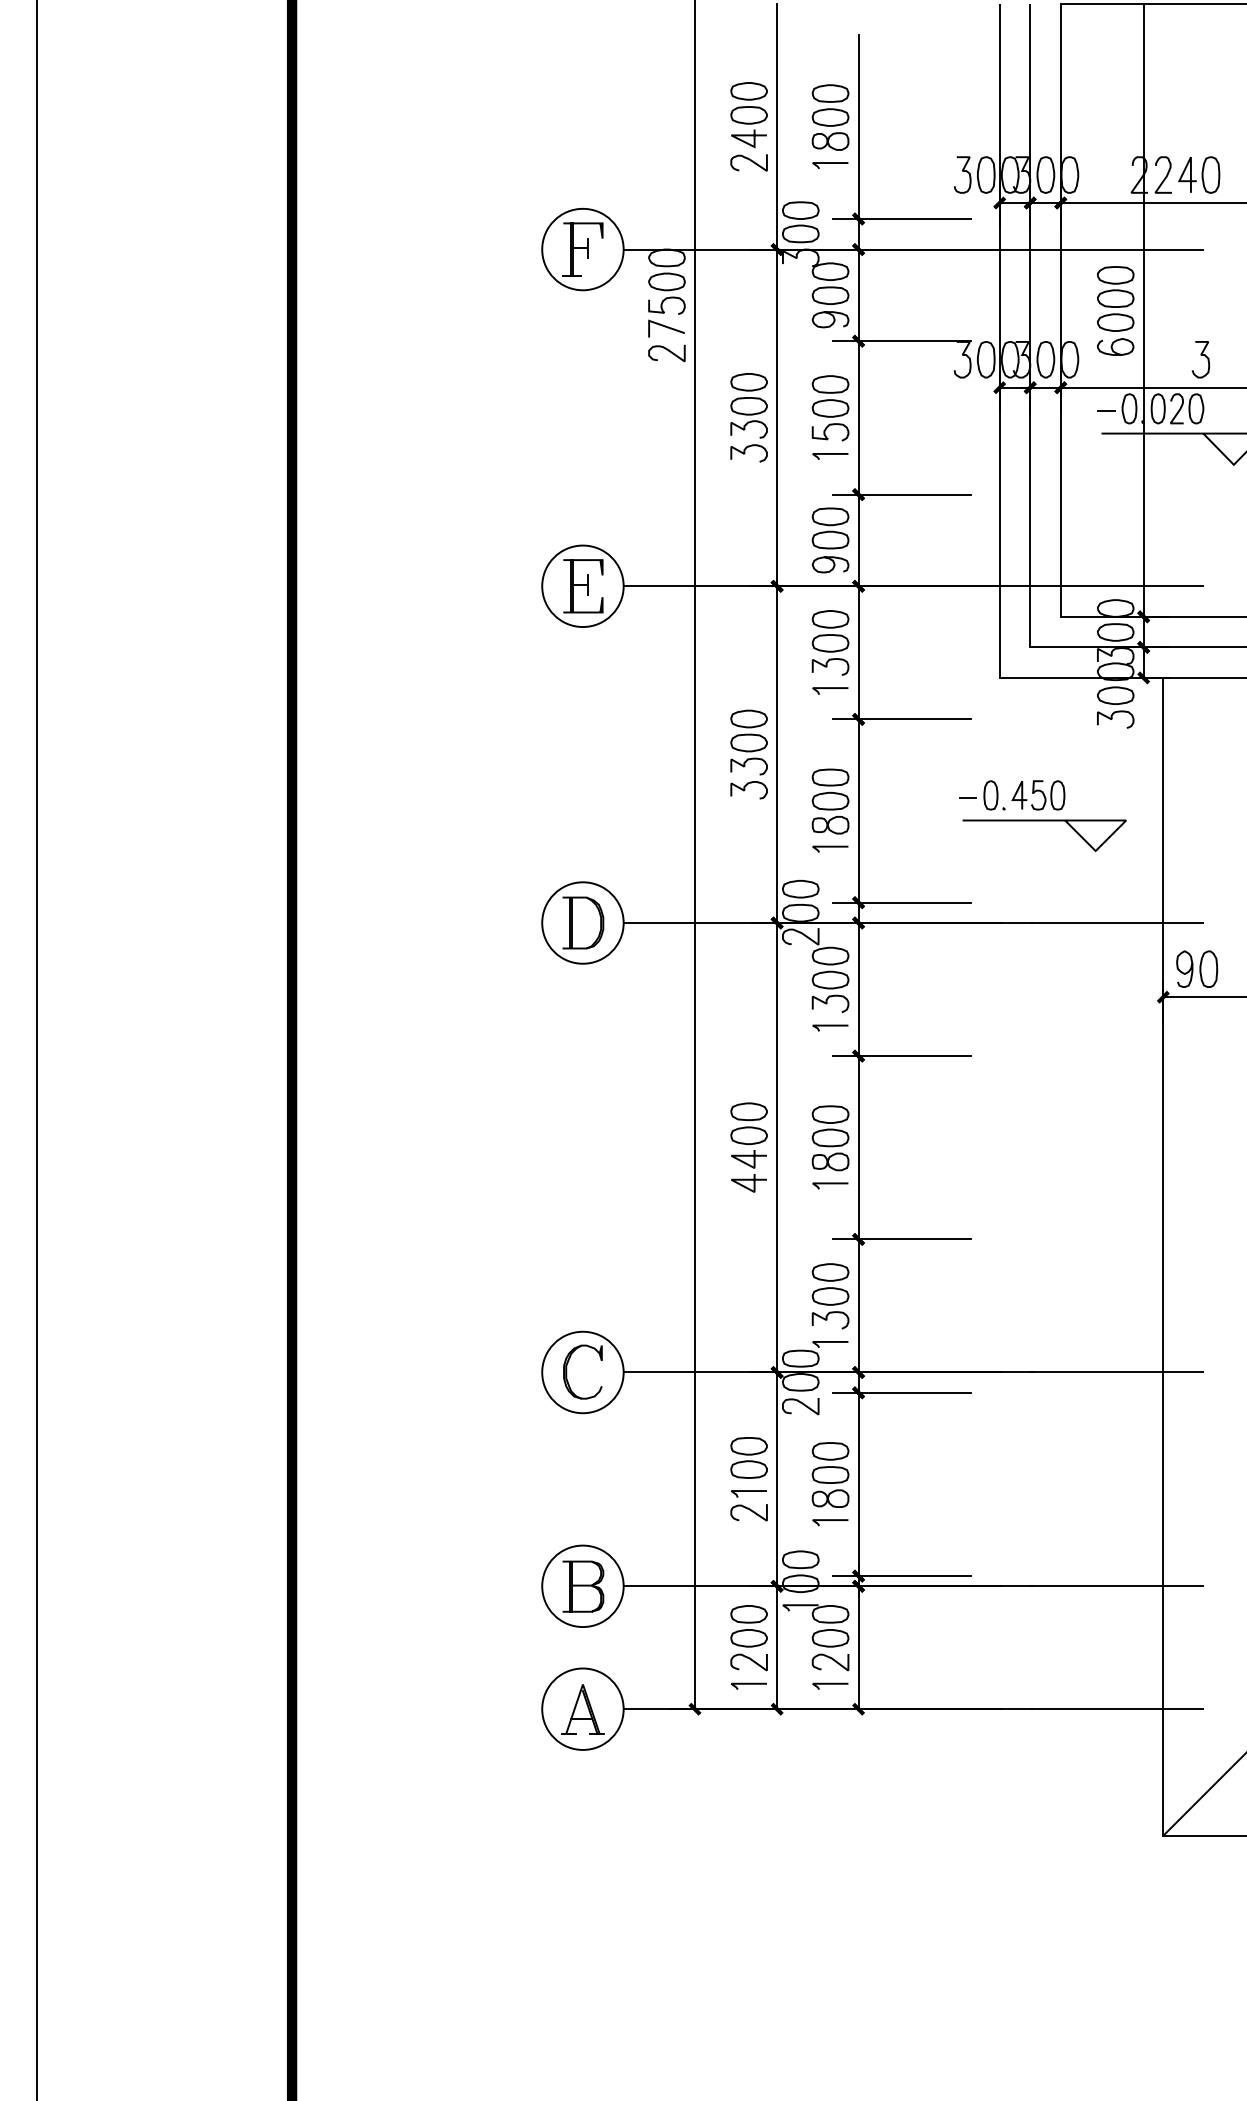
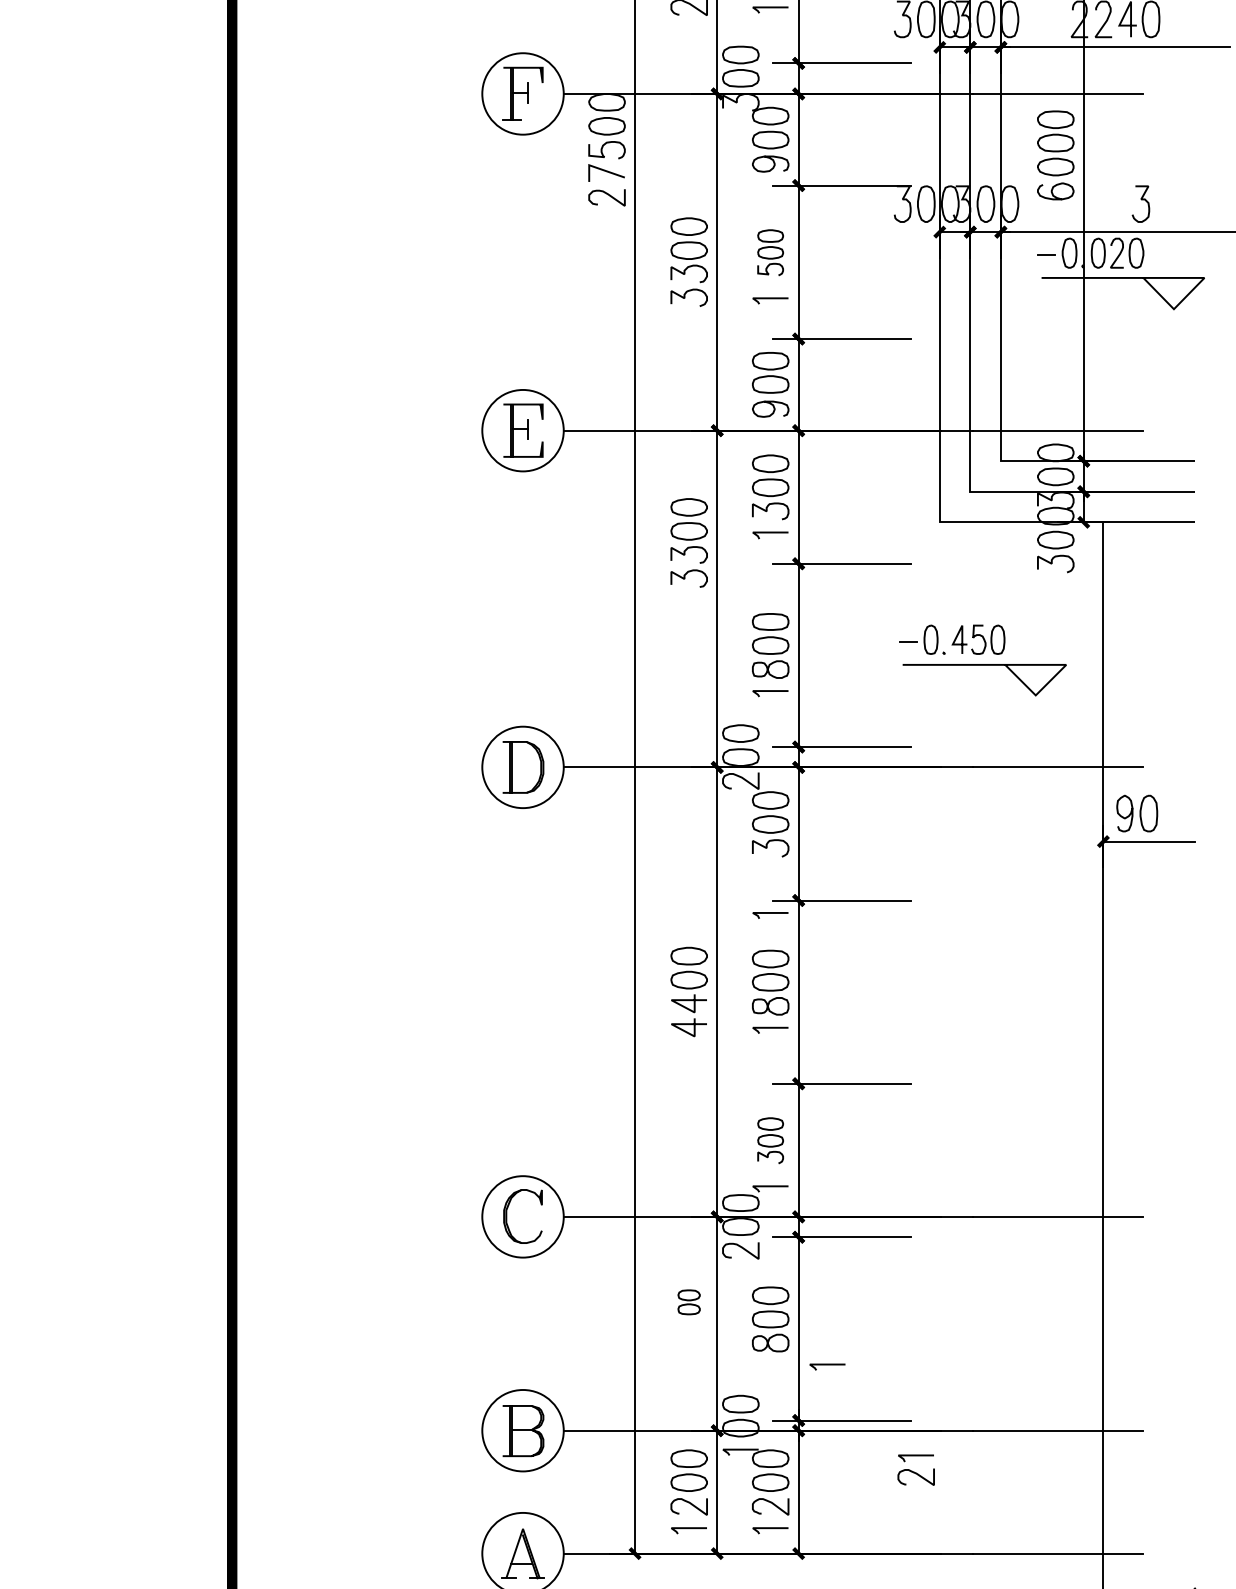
part: (830, 408) -> (770, 252), size x0.7
part: (748, 754) -> (688, 542), moved
line: (830, 1026) -> (770, 913), moved
part: (830, 1296) -> (770, 1140), size x0.7
part: (748, 1457) -> (688, 1301), size x0.6
part: (748, 1505) -> (915, 1469), moved
line: (830, 1520) -> (827, 1364), moved

